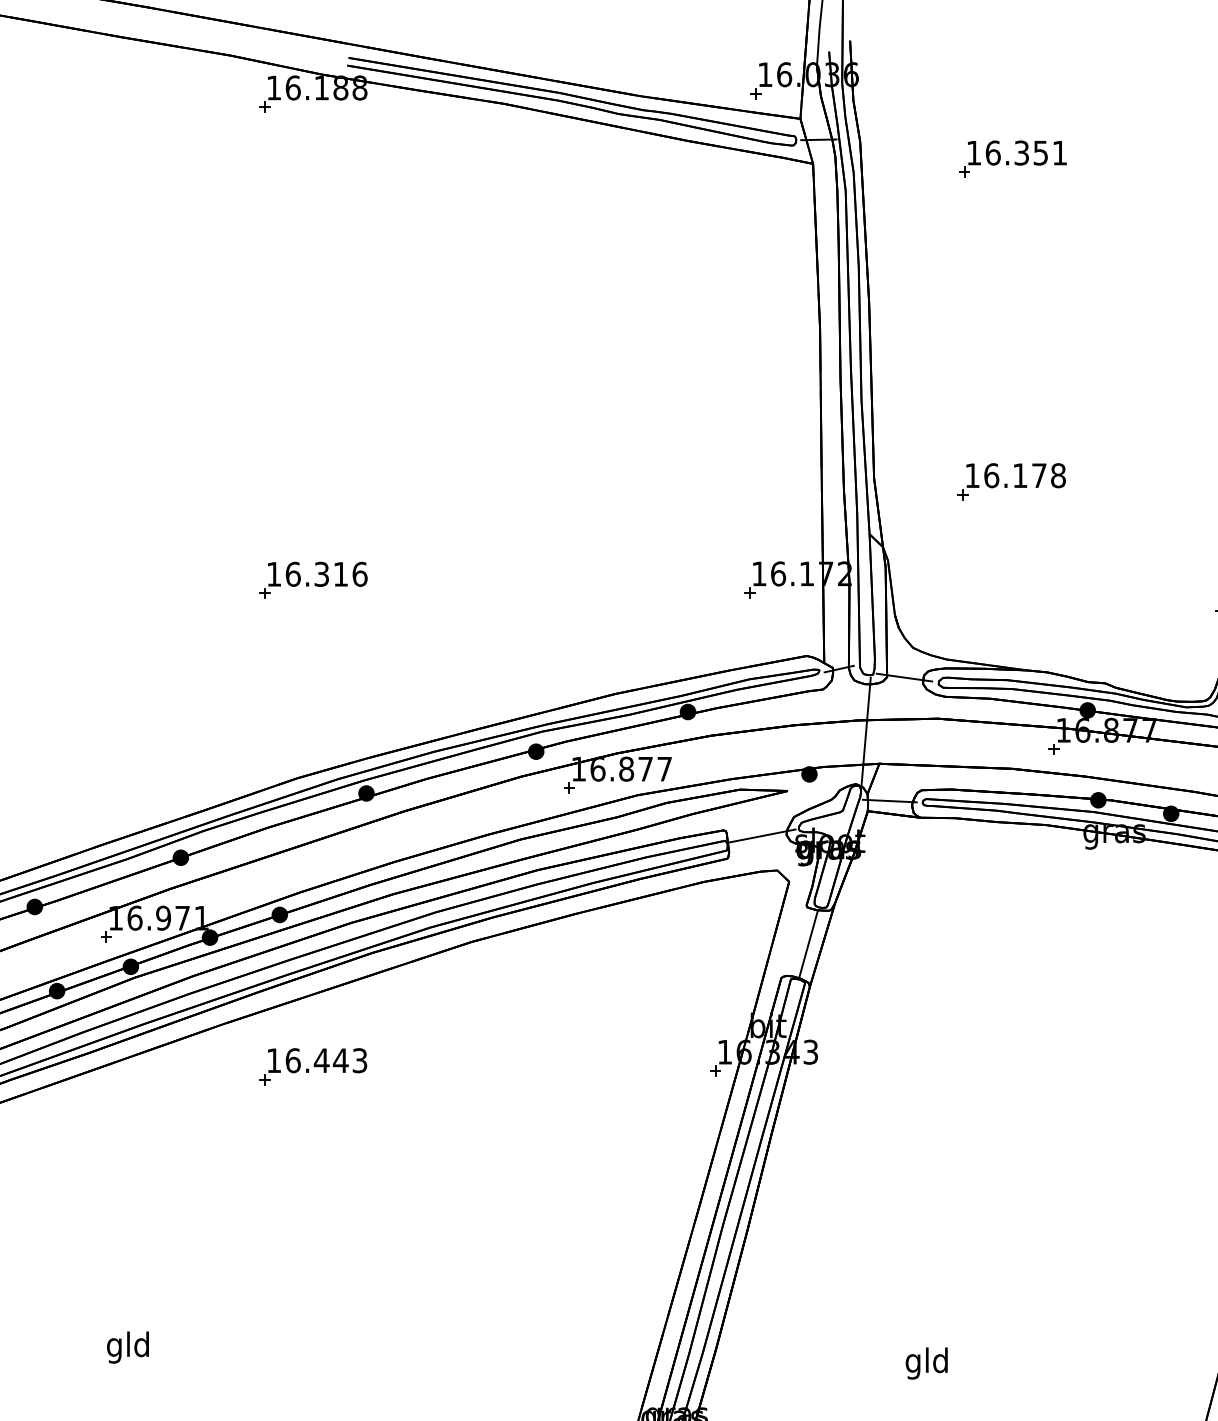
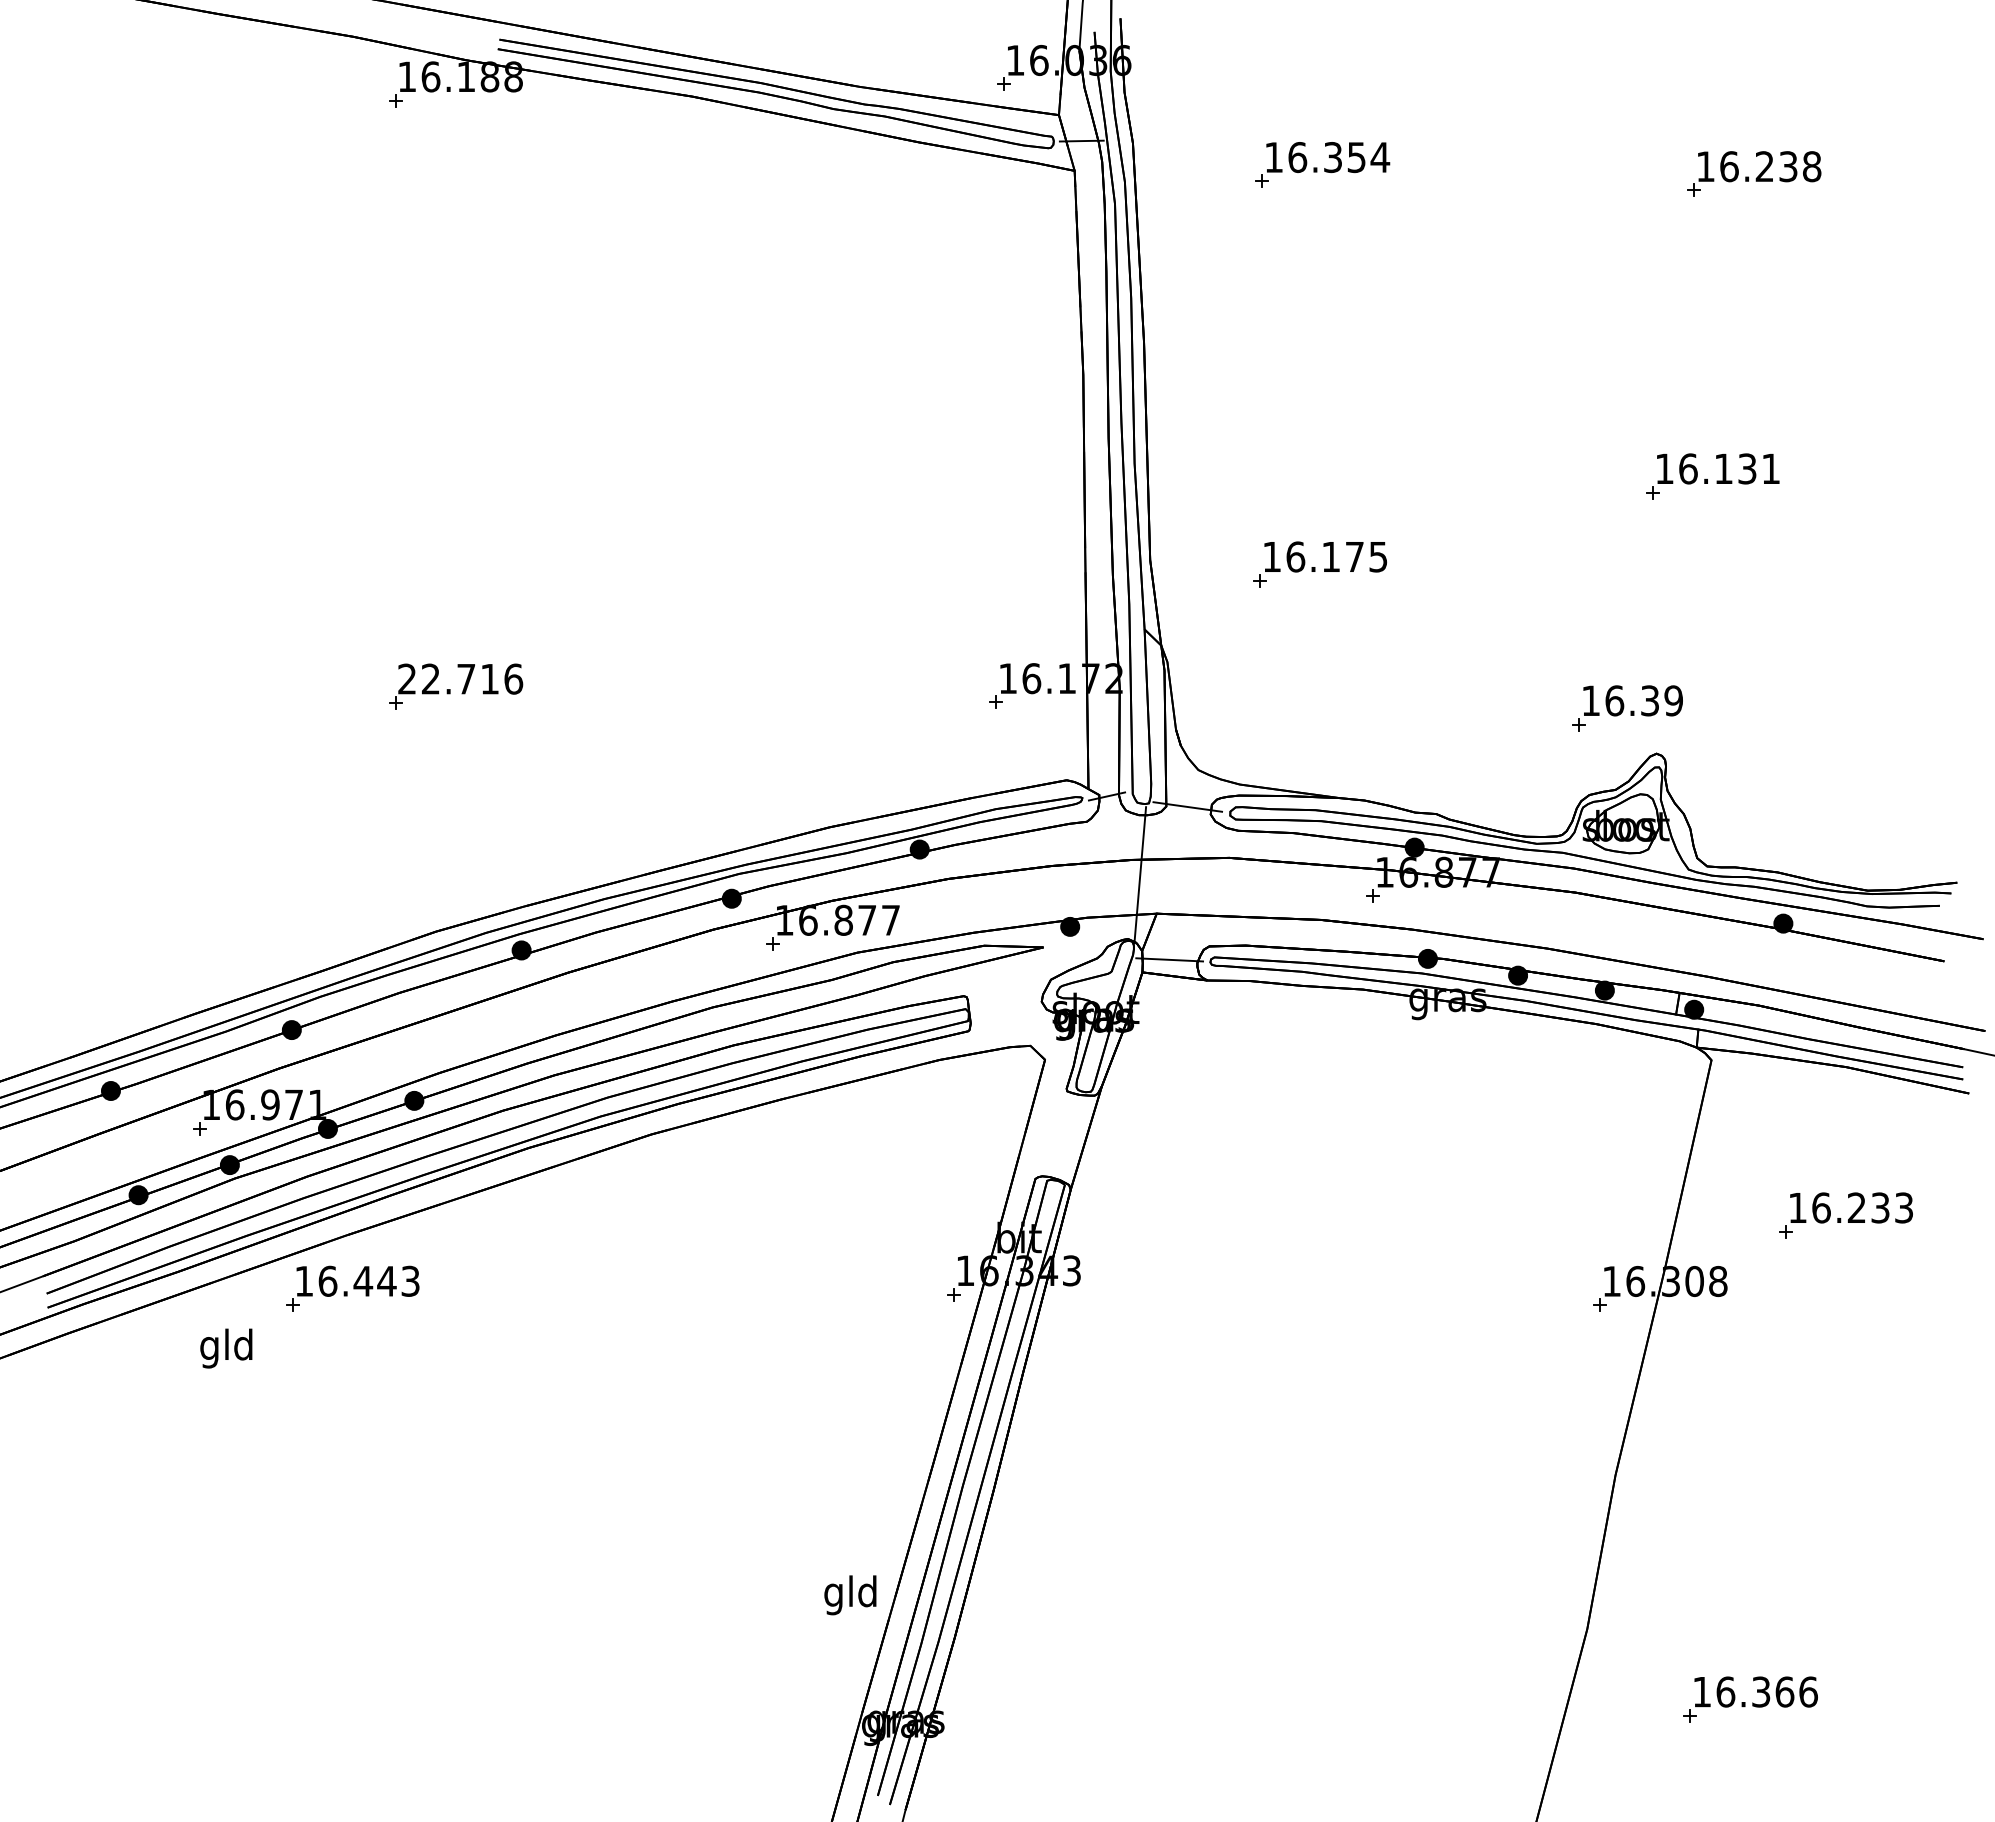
text: (1060, 153) -> (1380, 157), 16.351 -> 16.354
text: (1058, 475) -> (1378, 556), 16.178 -> 16.175
text: (297, 573) -> (436, 678), 16.316 -> 22.716
line: (762, 836) -> (1012, 1003), removed
line: (808, 944) -> (1068, 1137), removed
part: (313, 1066) -> (352, 1288), moved
text: (128, 1347) -> (226, 1348), moved
text: (926, 1363) -> (850, 1595), moved

